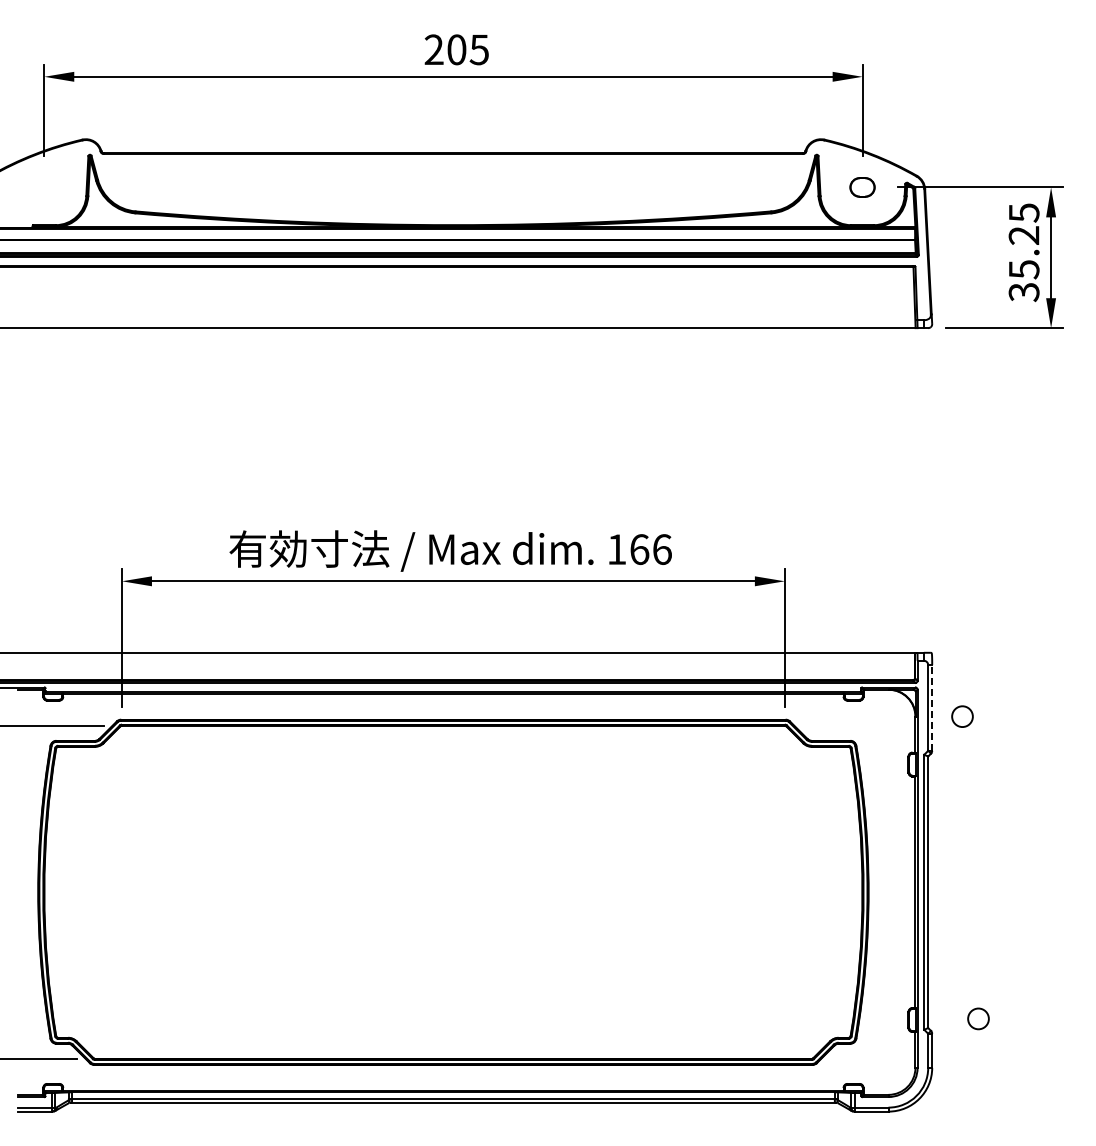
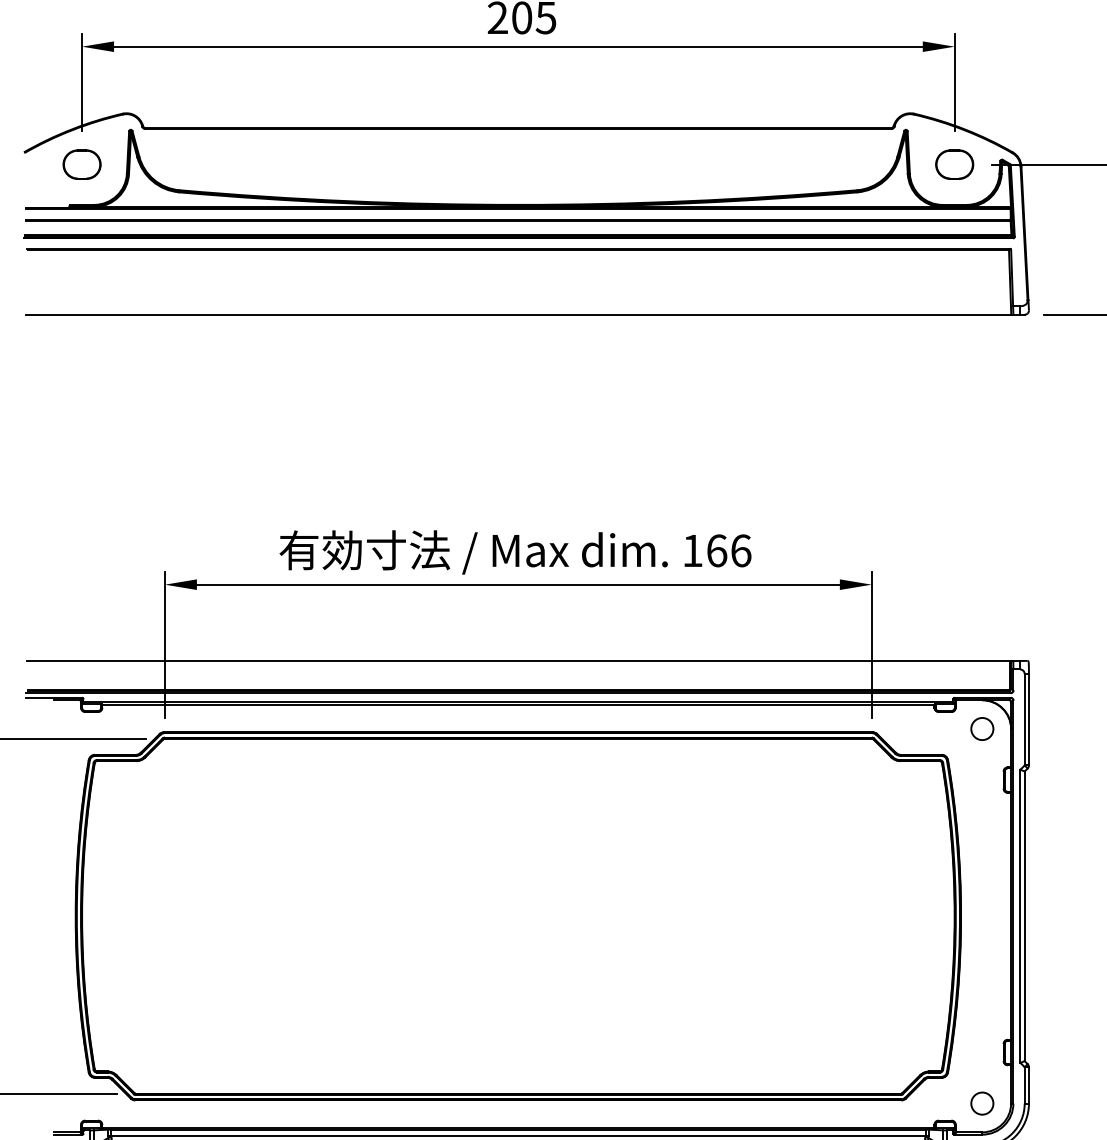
part: (44, 187) -> (82, 164), added
part: (862, 187) -> (954, 164), size x1.43
line: (932, 707) -> (1029, 719), dashed -> solid
circle: (962, 716) -> (982, 728), moved
circle: (978, 1018) -> (982, 1103), moved

